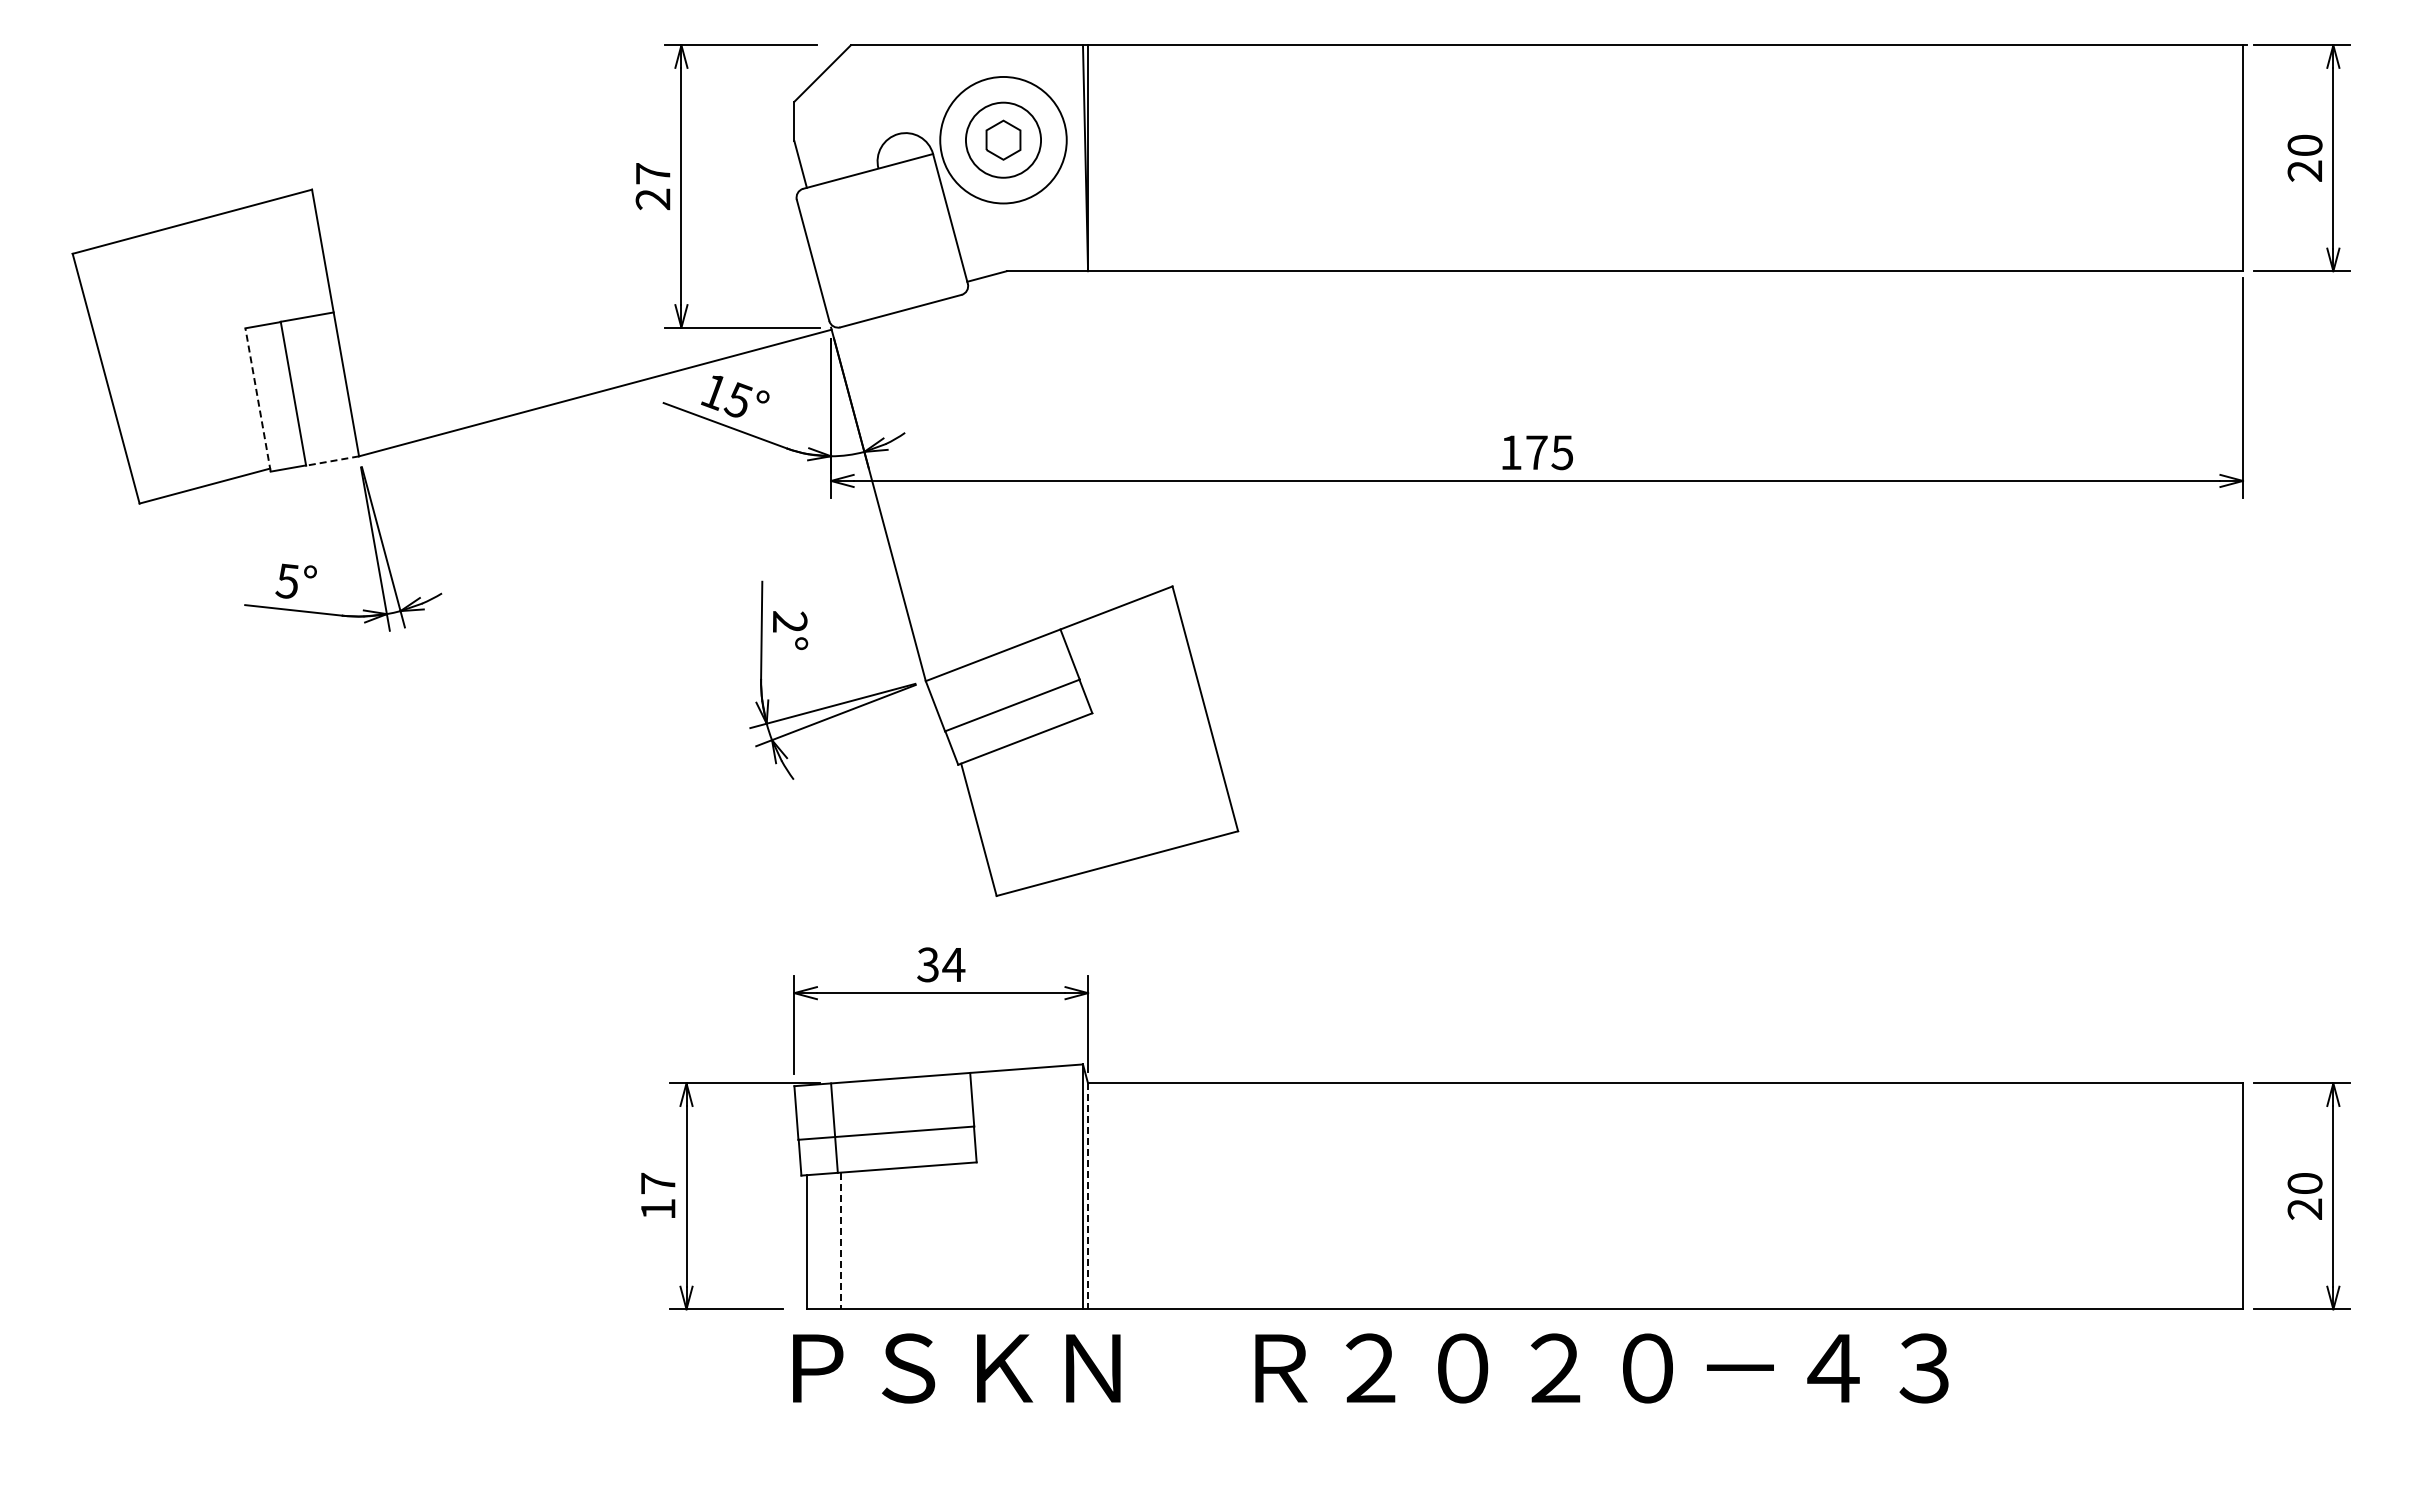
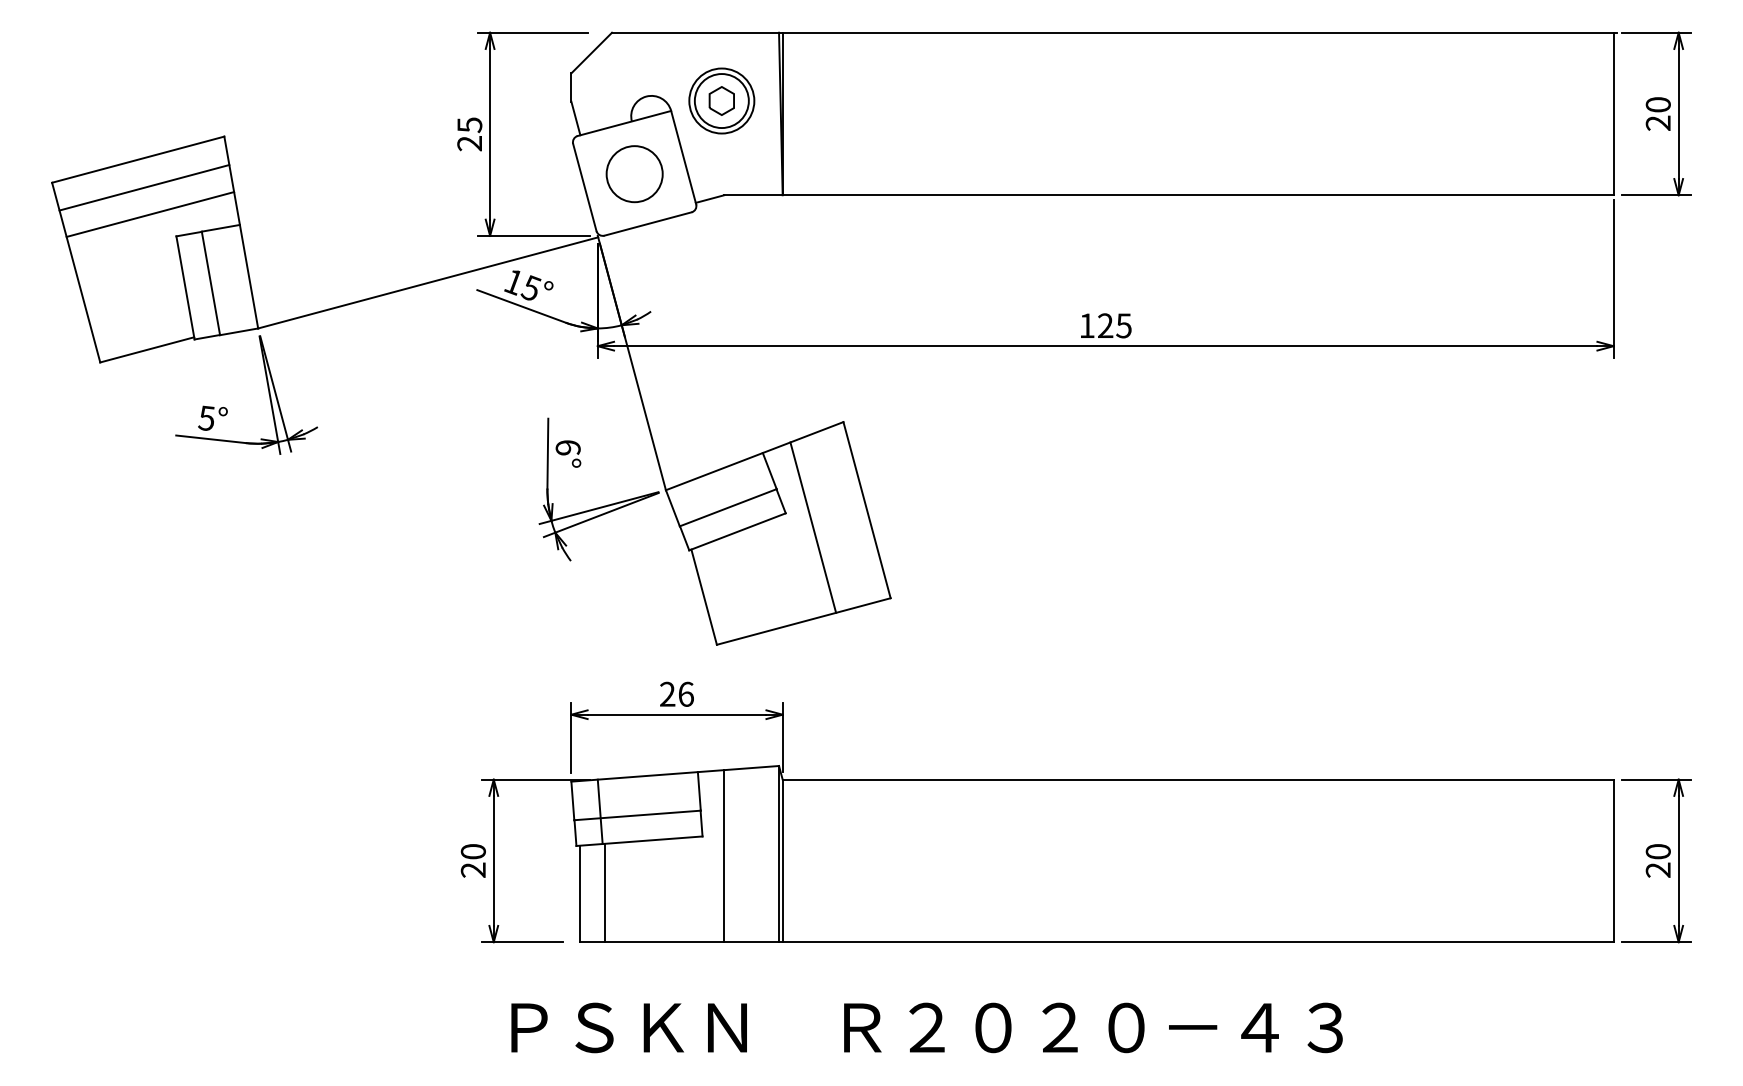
circle: (1003, 140) -> (721, 101), size x0.71
text: (653, 173) -> (470, 124), 27 -> 25
circle: (882, 241) -> (634, 173), added
line: (201, 260) -> (144, 187), added
line: (208, 297) -> (149, 214), added
line: (258, 399) -> (185, 287), dashed -> solid
text: (1536, 452) -> (1105, 325), 175 -> 125
line: (332, 461) -> (239, 332), dashed -> solid
text: (789, 621) -> (567, 447), 2° -> 6°
line: (1130, 732) -> (813, 527), added
text: (941, 964) -> (677, 694), 34 -> 26
line: (1006, 1189) -> (724, 855), added
text: (657, 1195) -> (472, 860), 17 -> 20
line: (1088, 1196) -> (783, 861), dashed -> solid
line: (841, 1241) -> (605, 893), dashed -> solid
text: (1370, 1368) -> (926, 1027), moved

